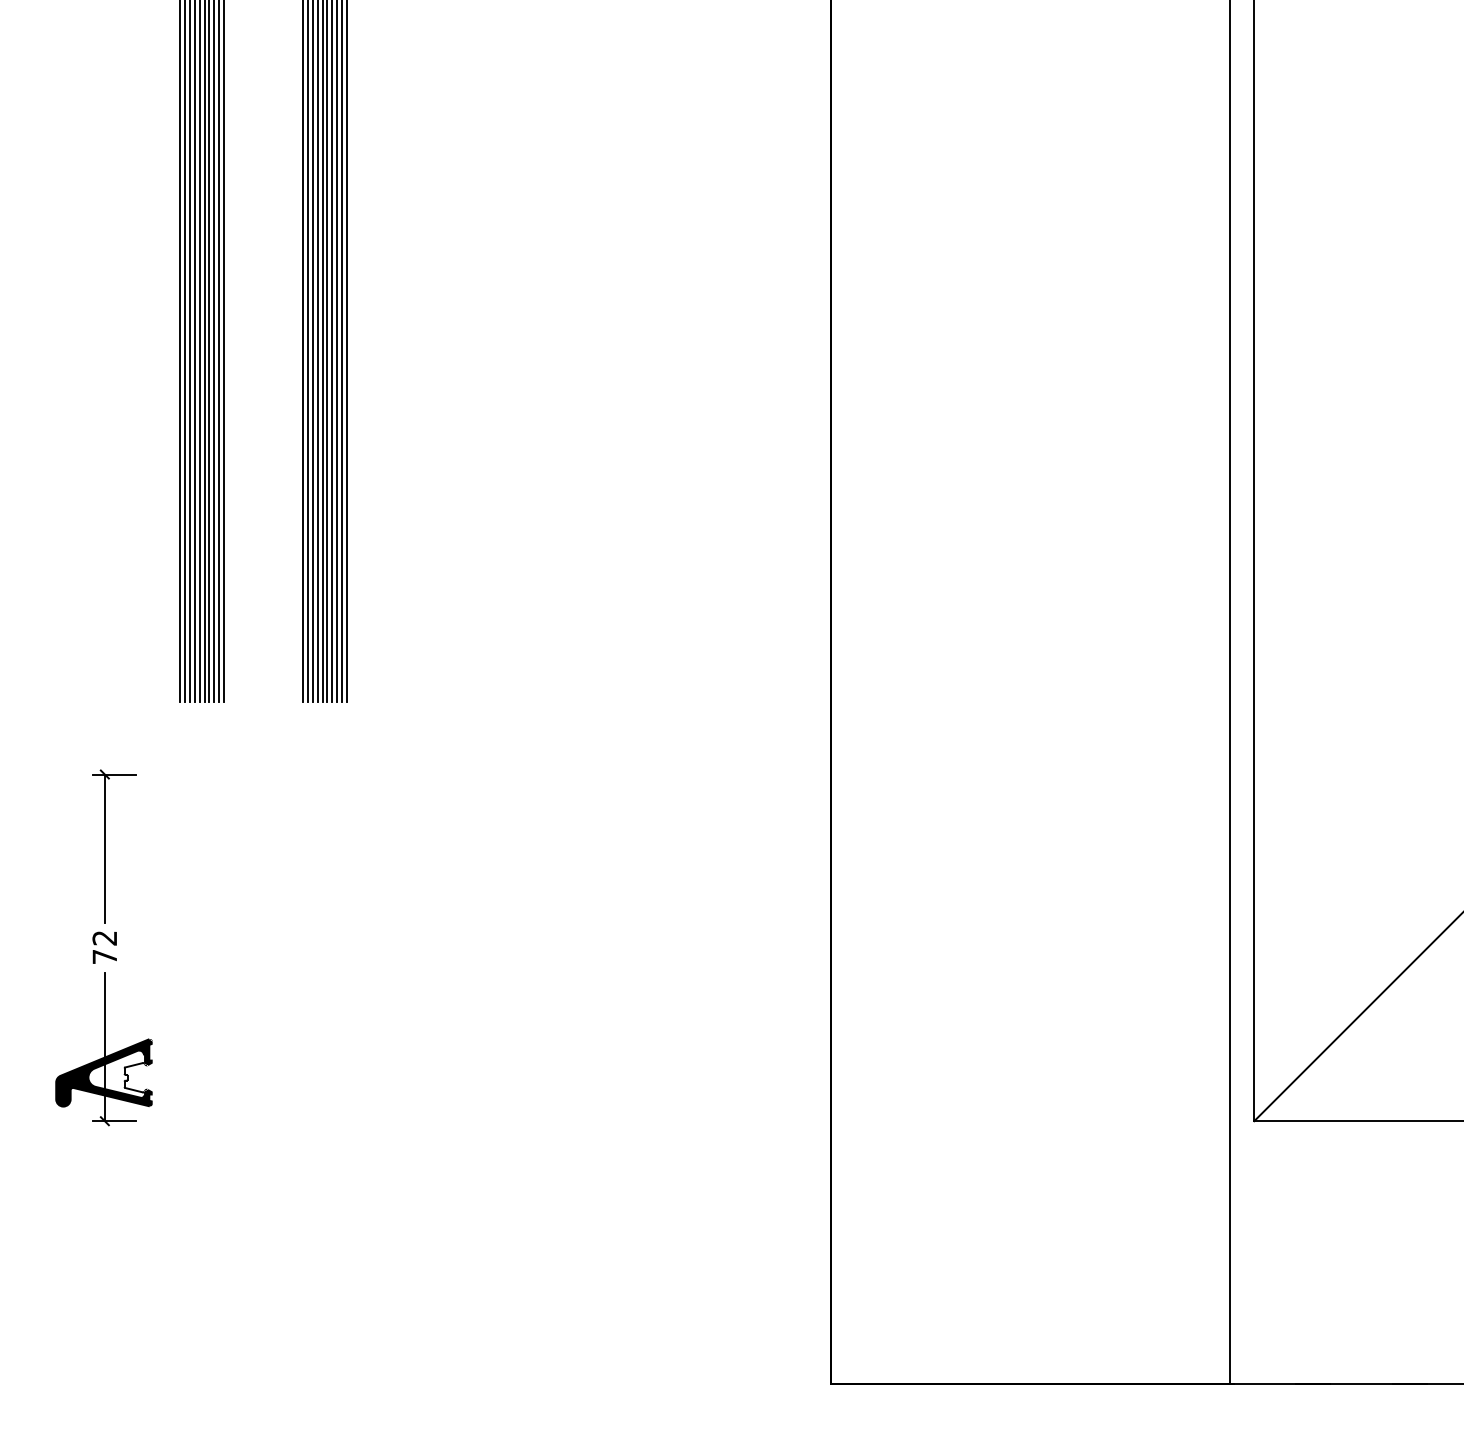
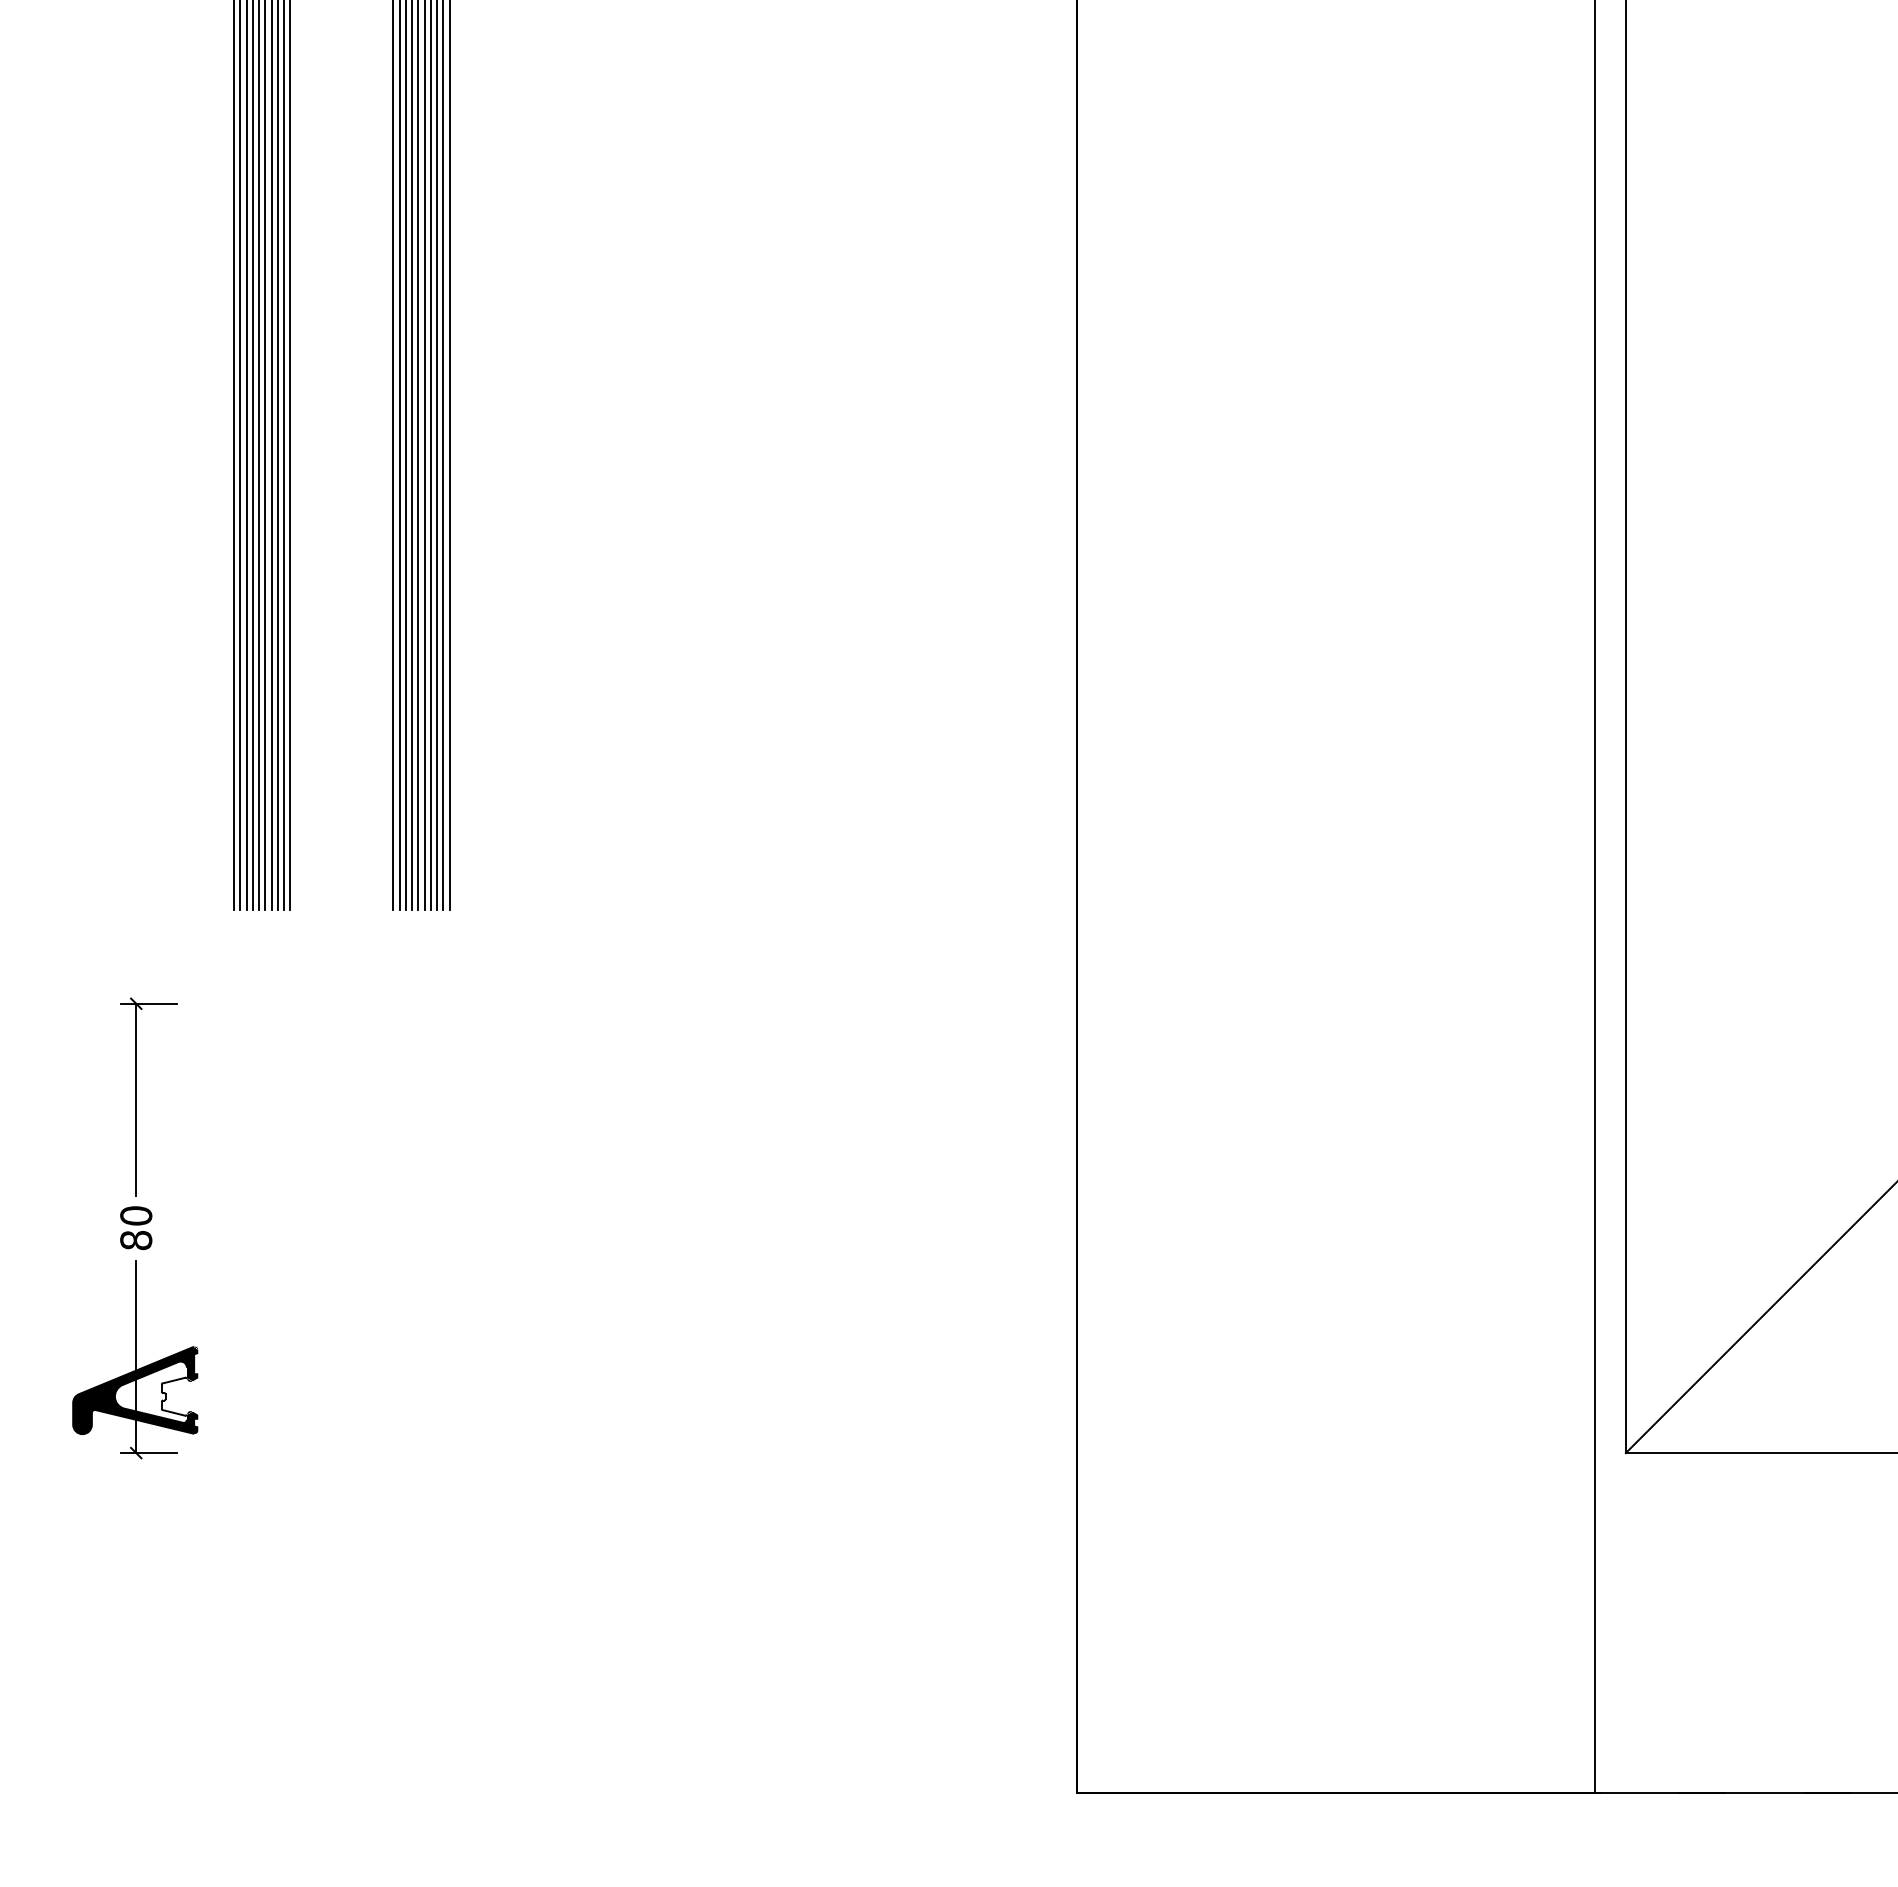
text: (105, 947) -> (136, 1228), 72 -> 80

